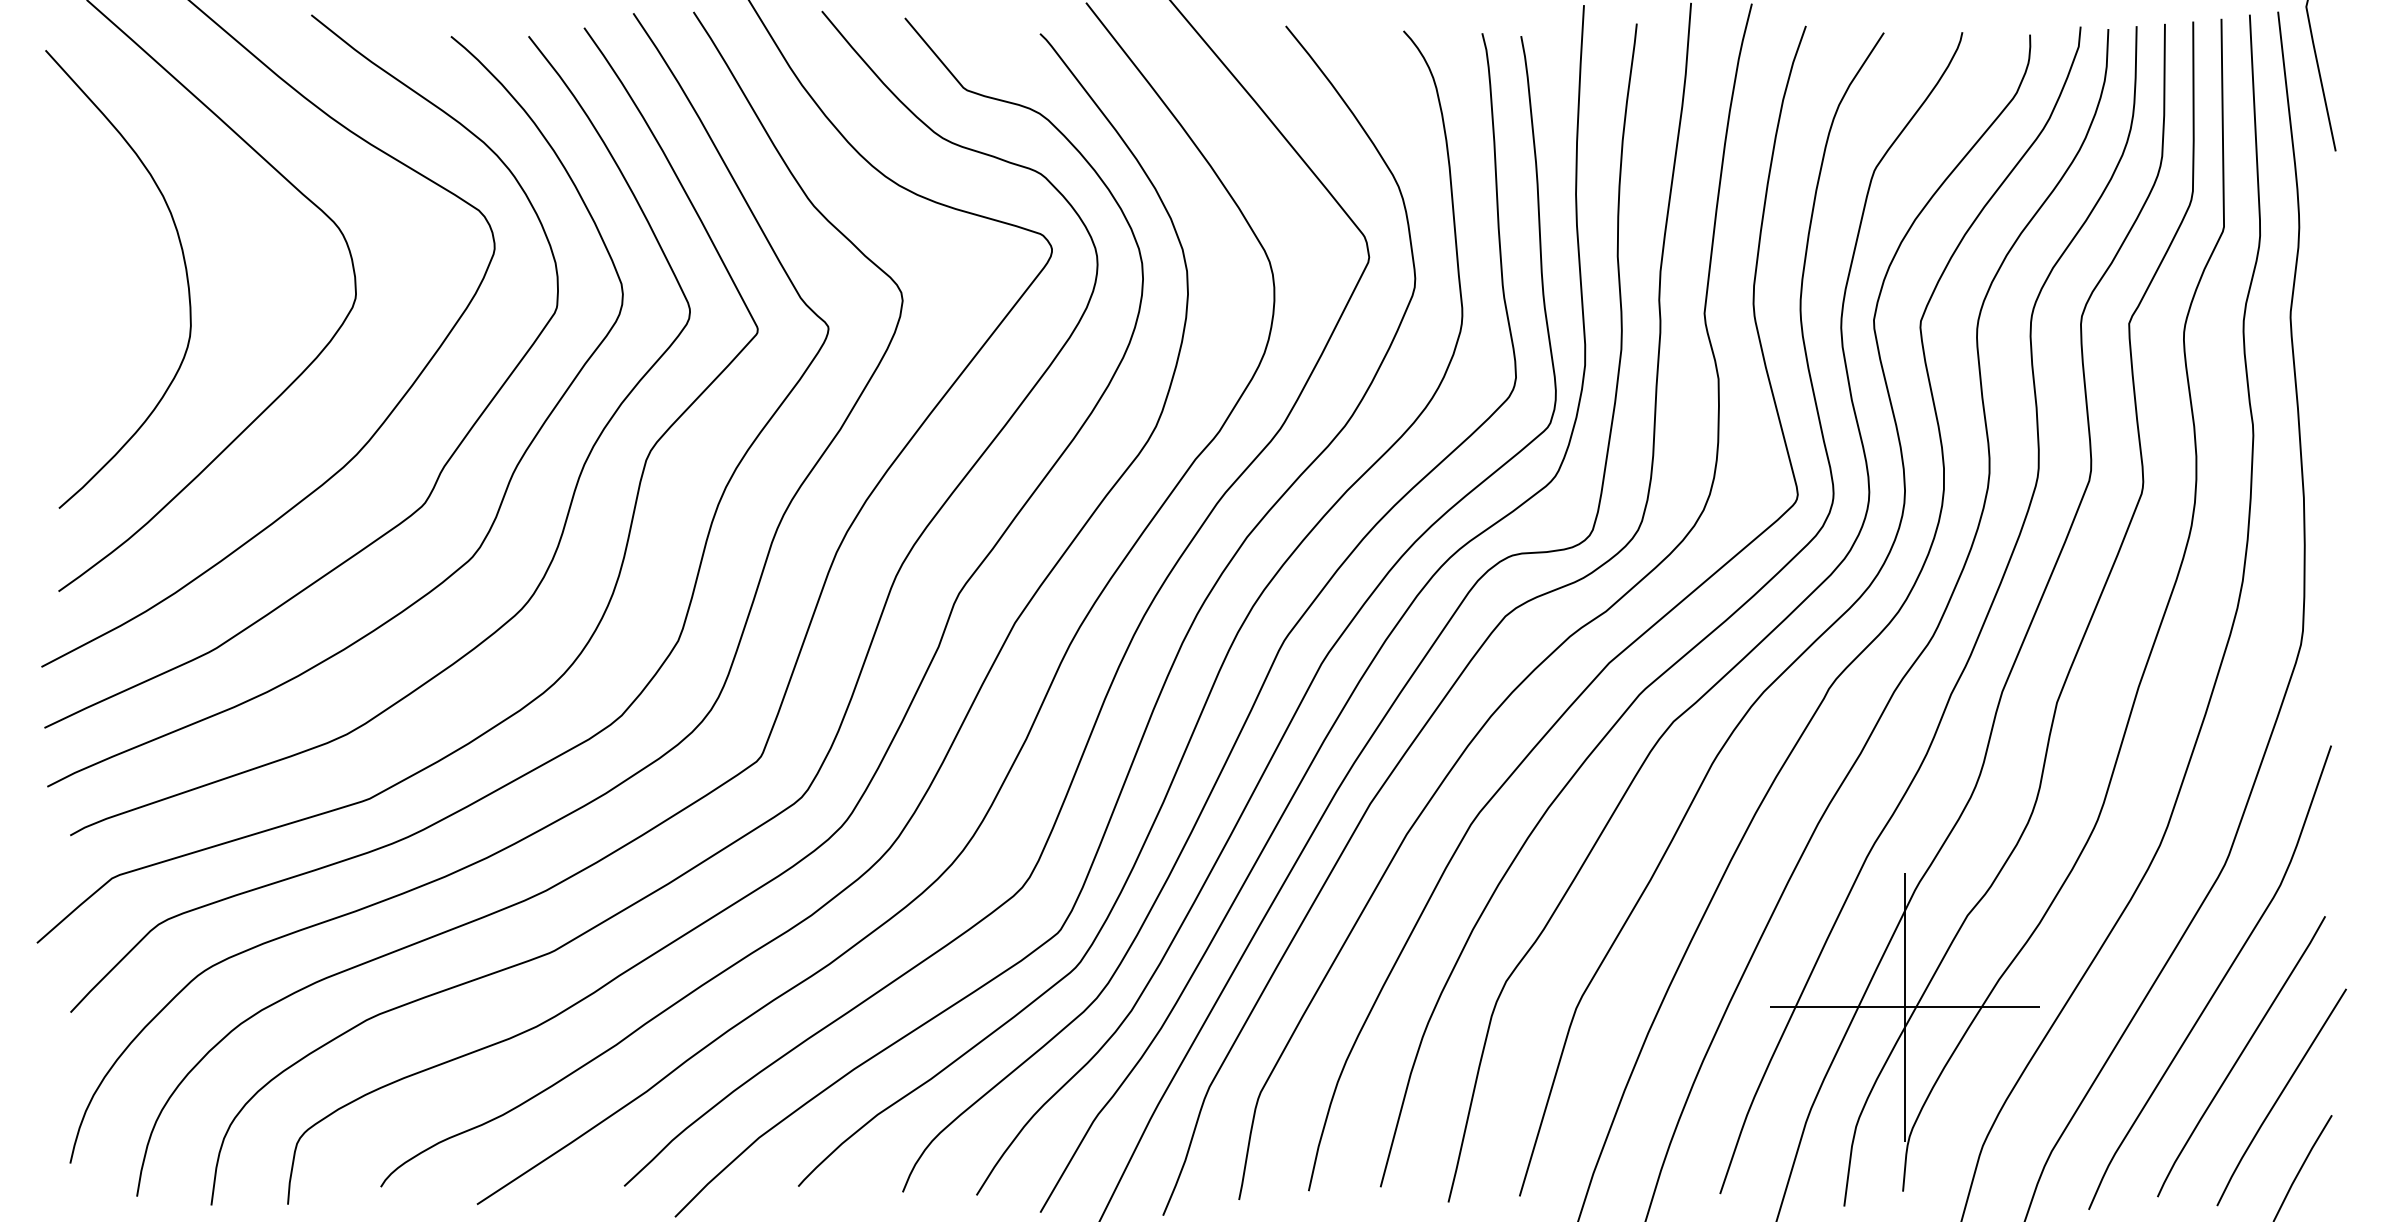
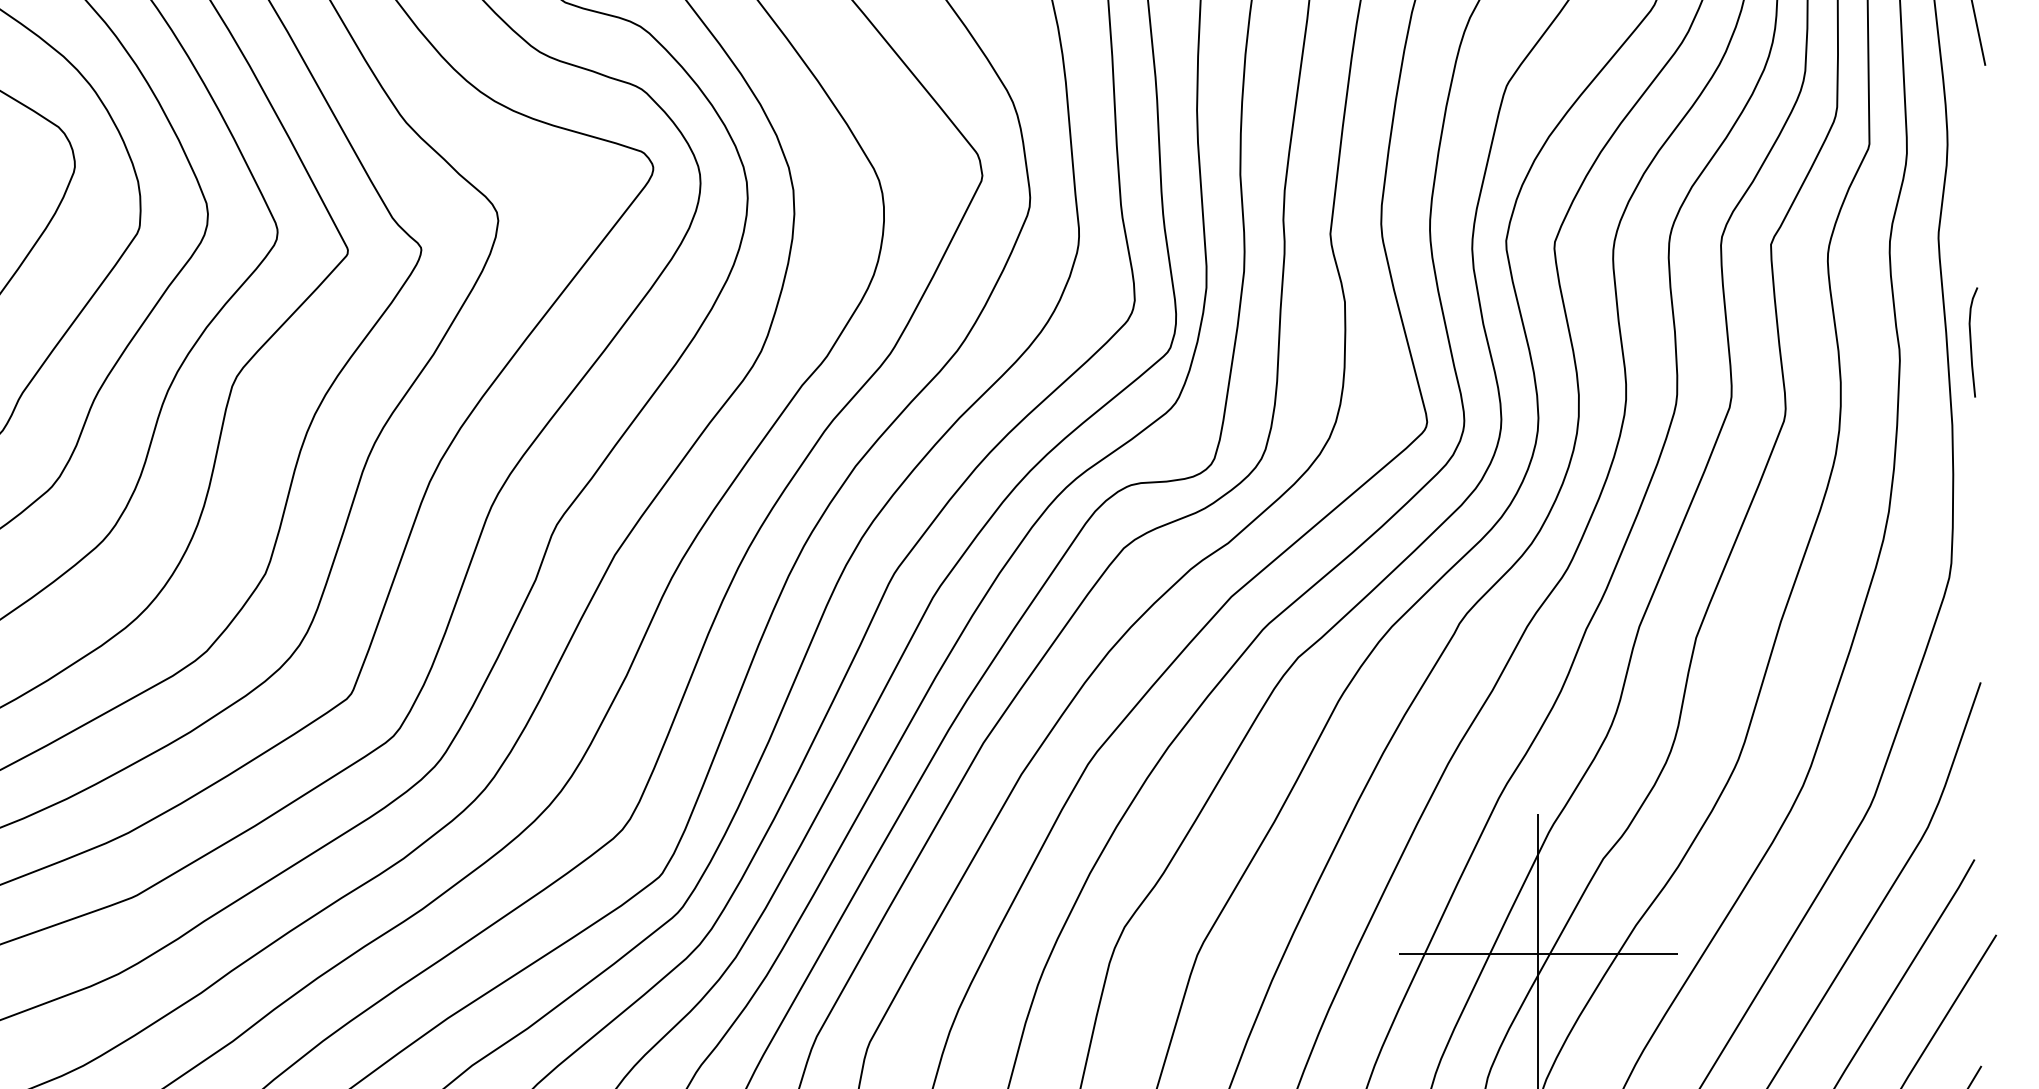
curve: (2322, 417) -> (1971, 341), added

